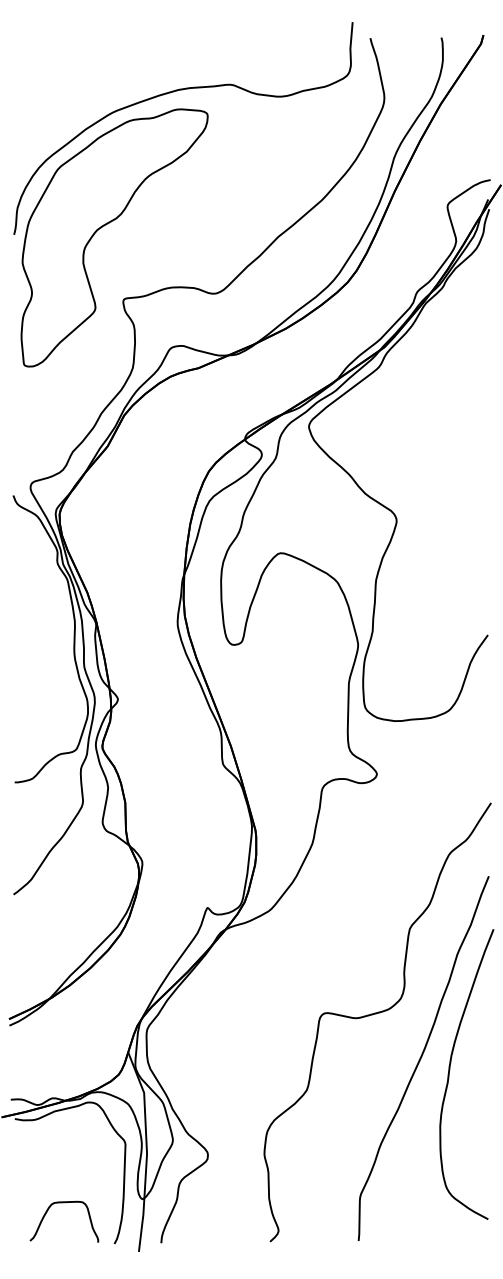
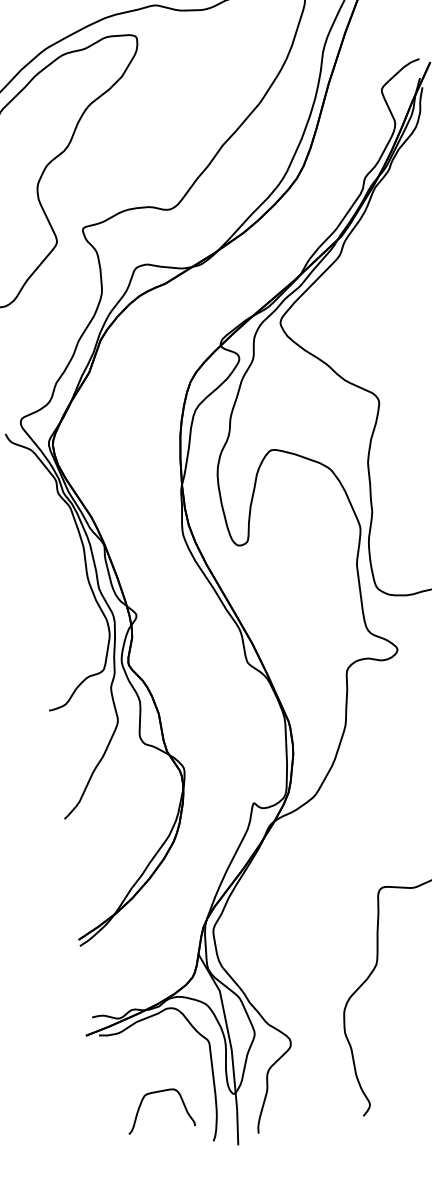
curve: (64, 1203) -> (156, 1093), moved

